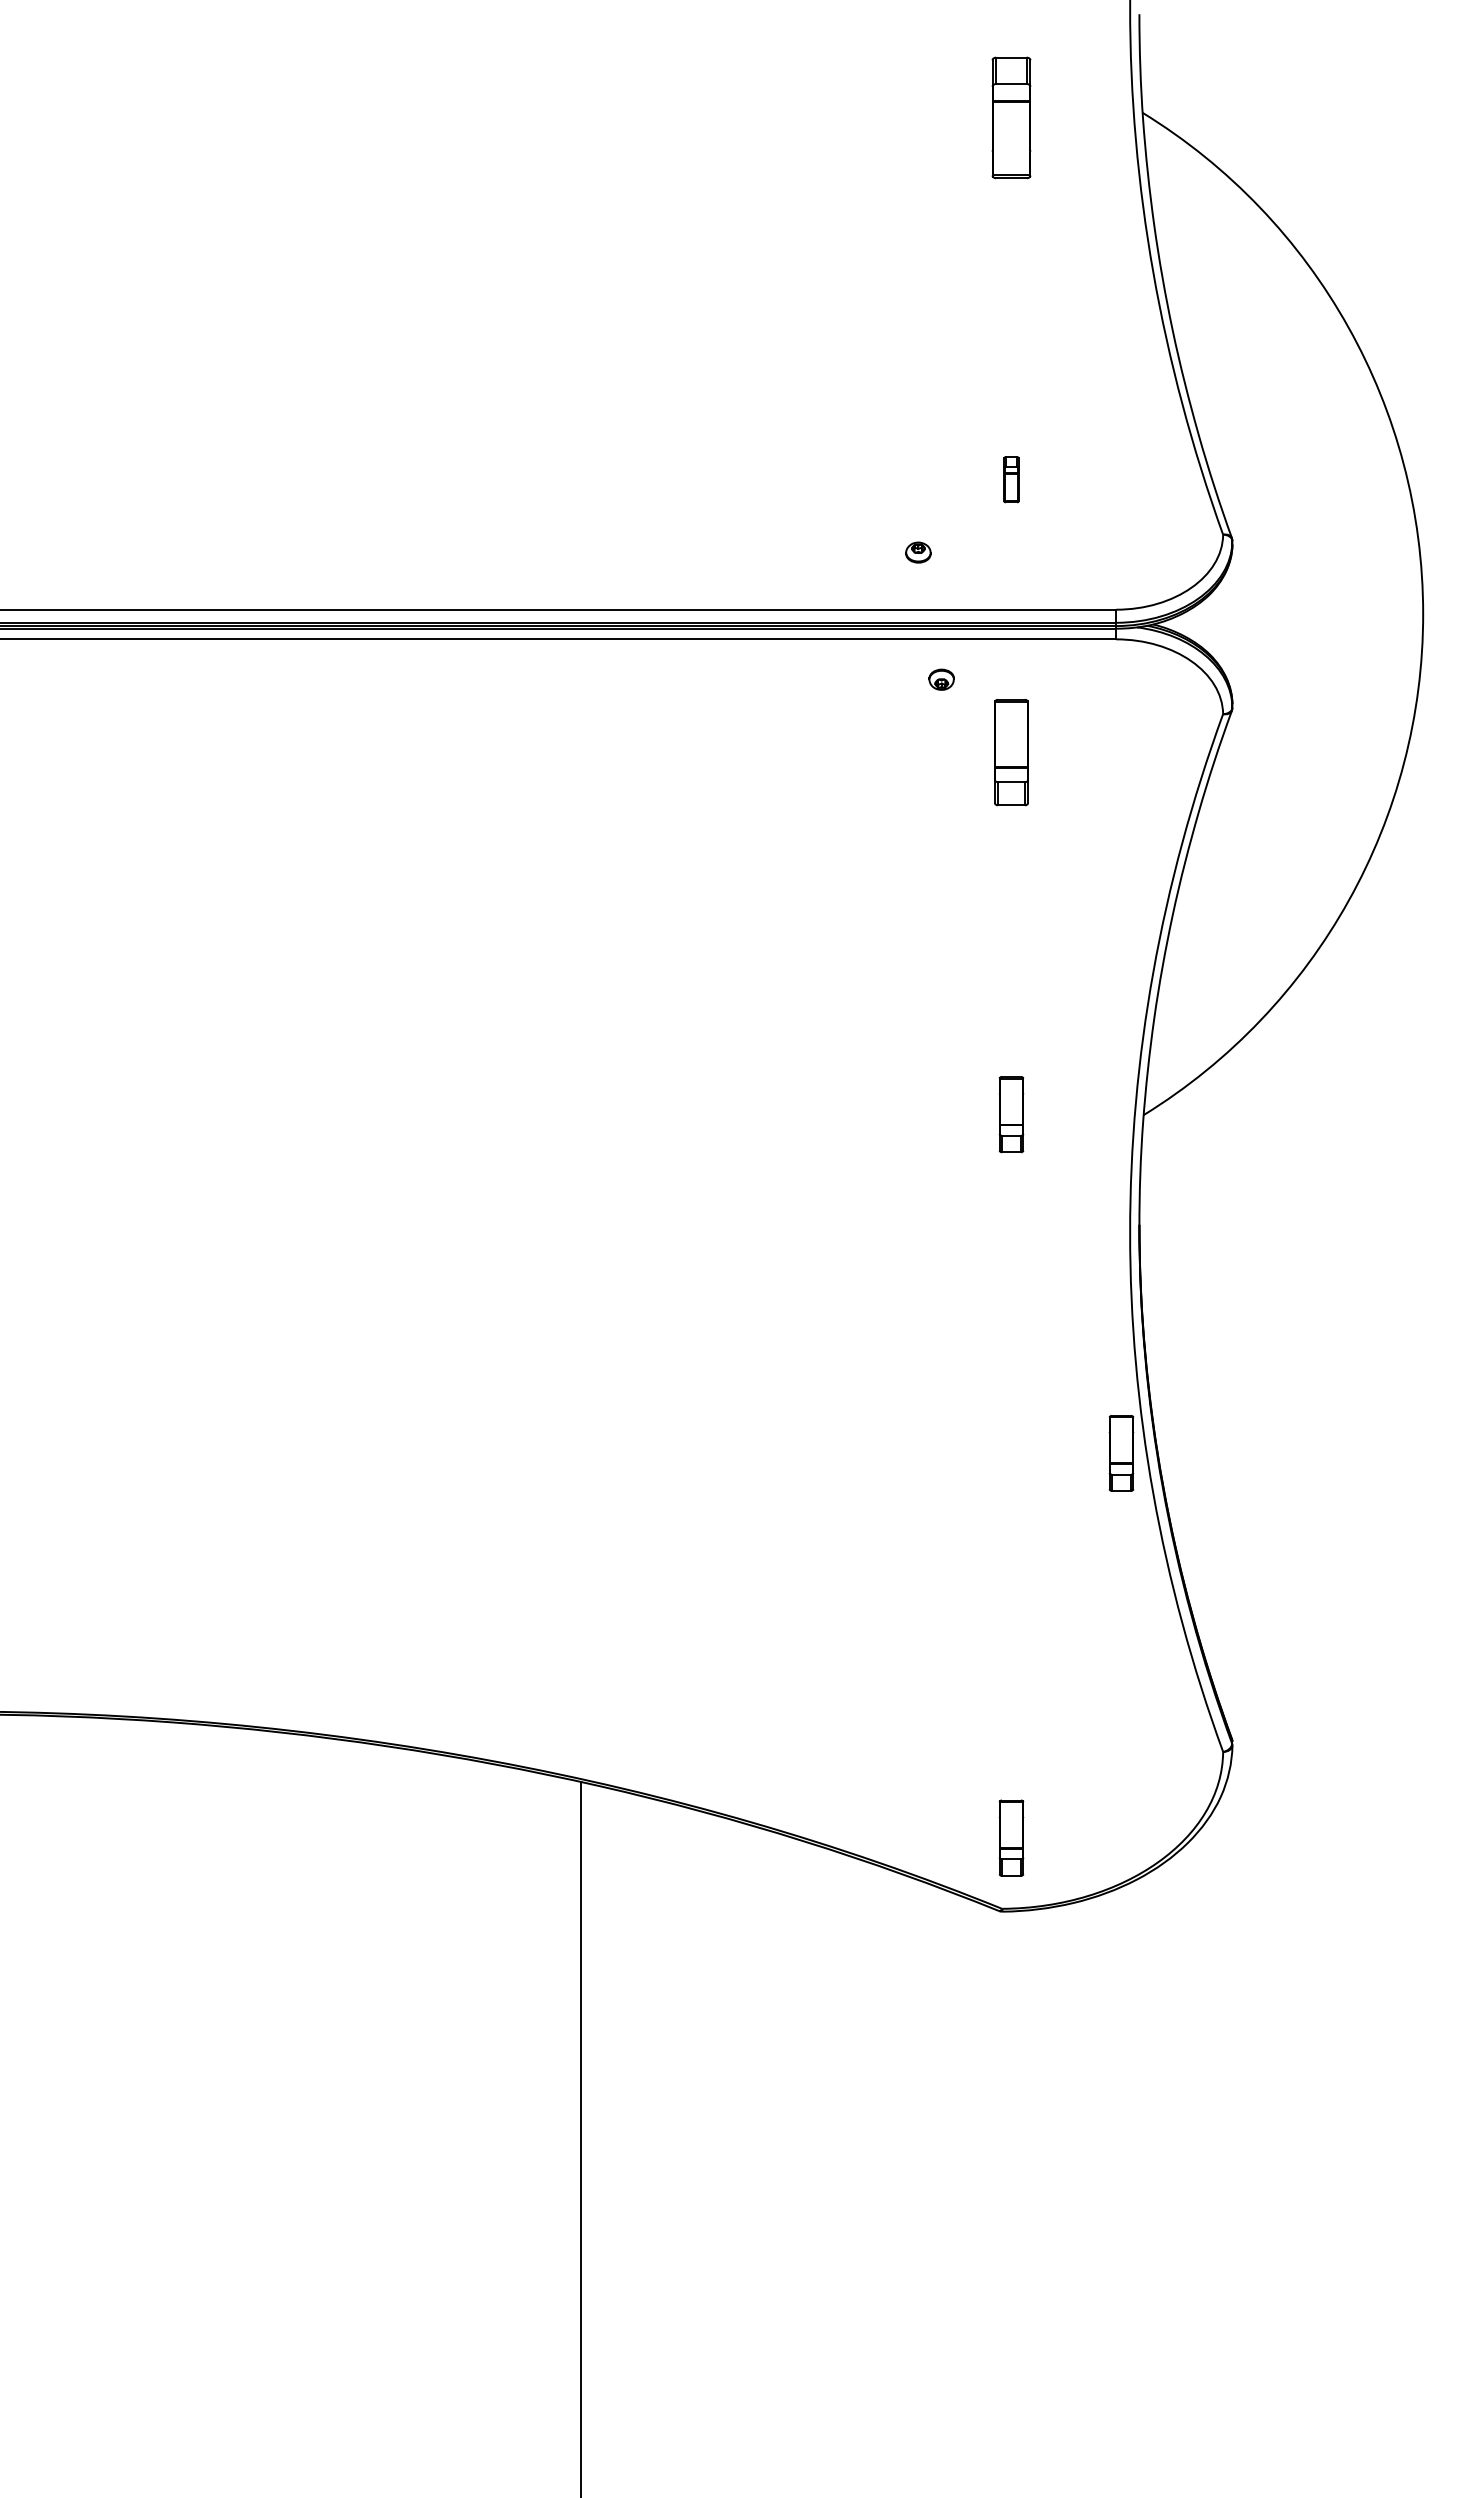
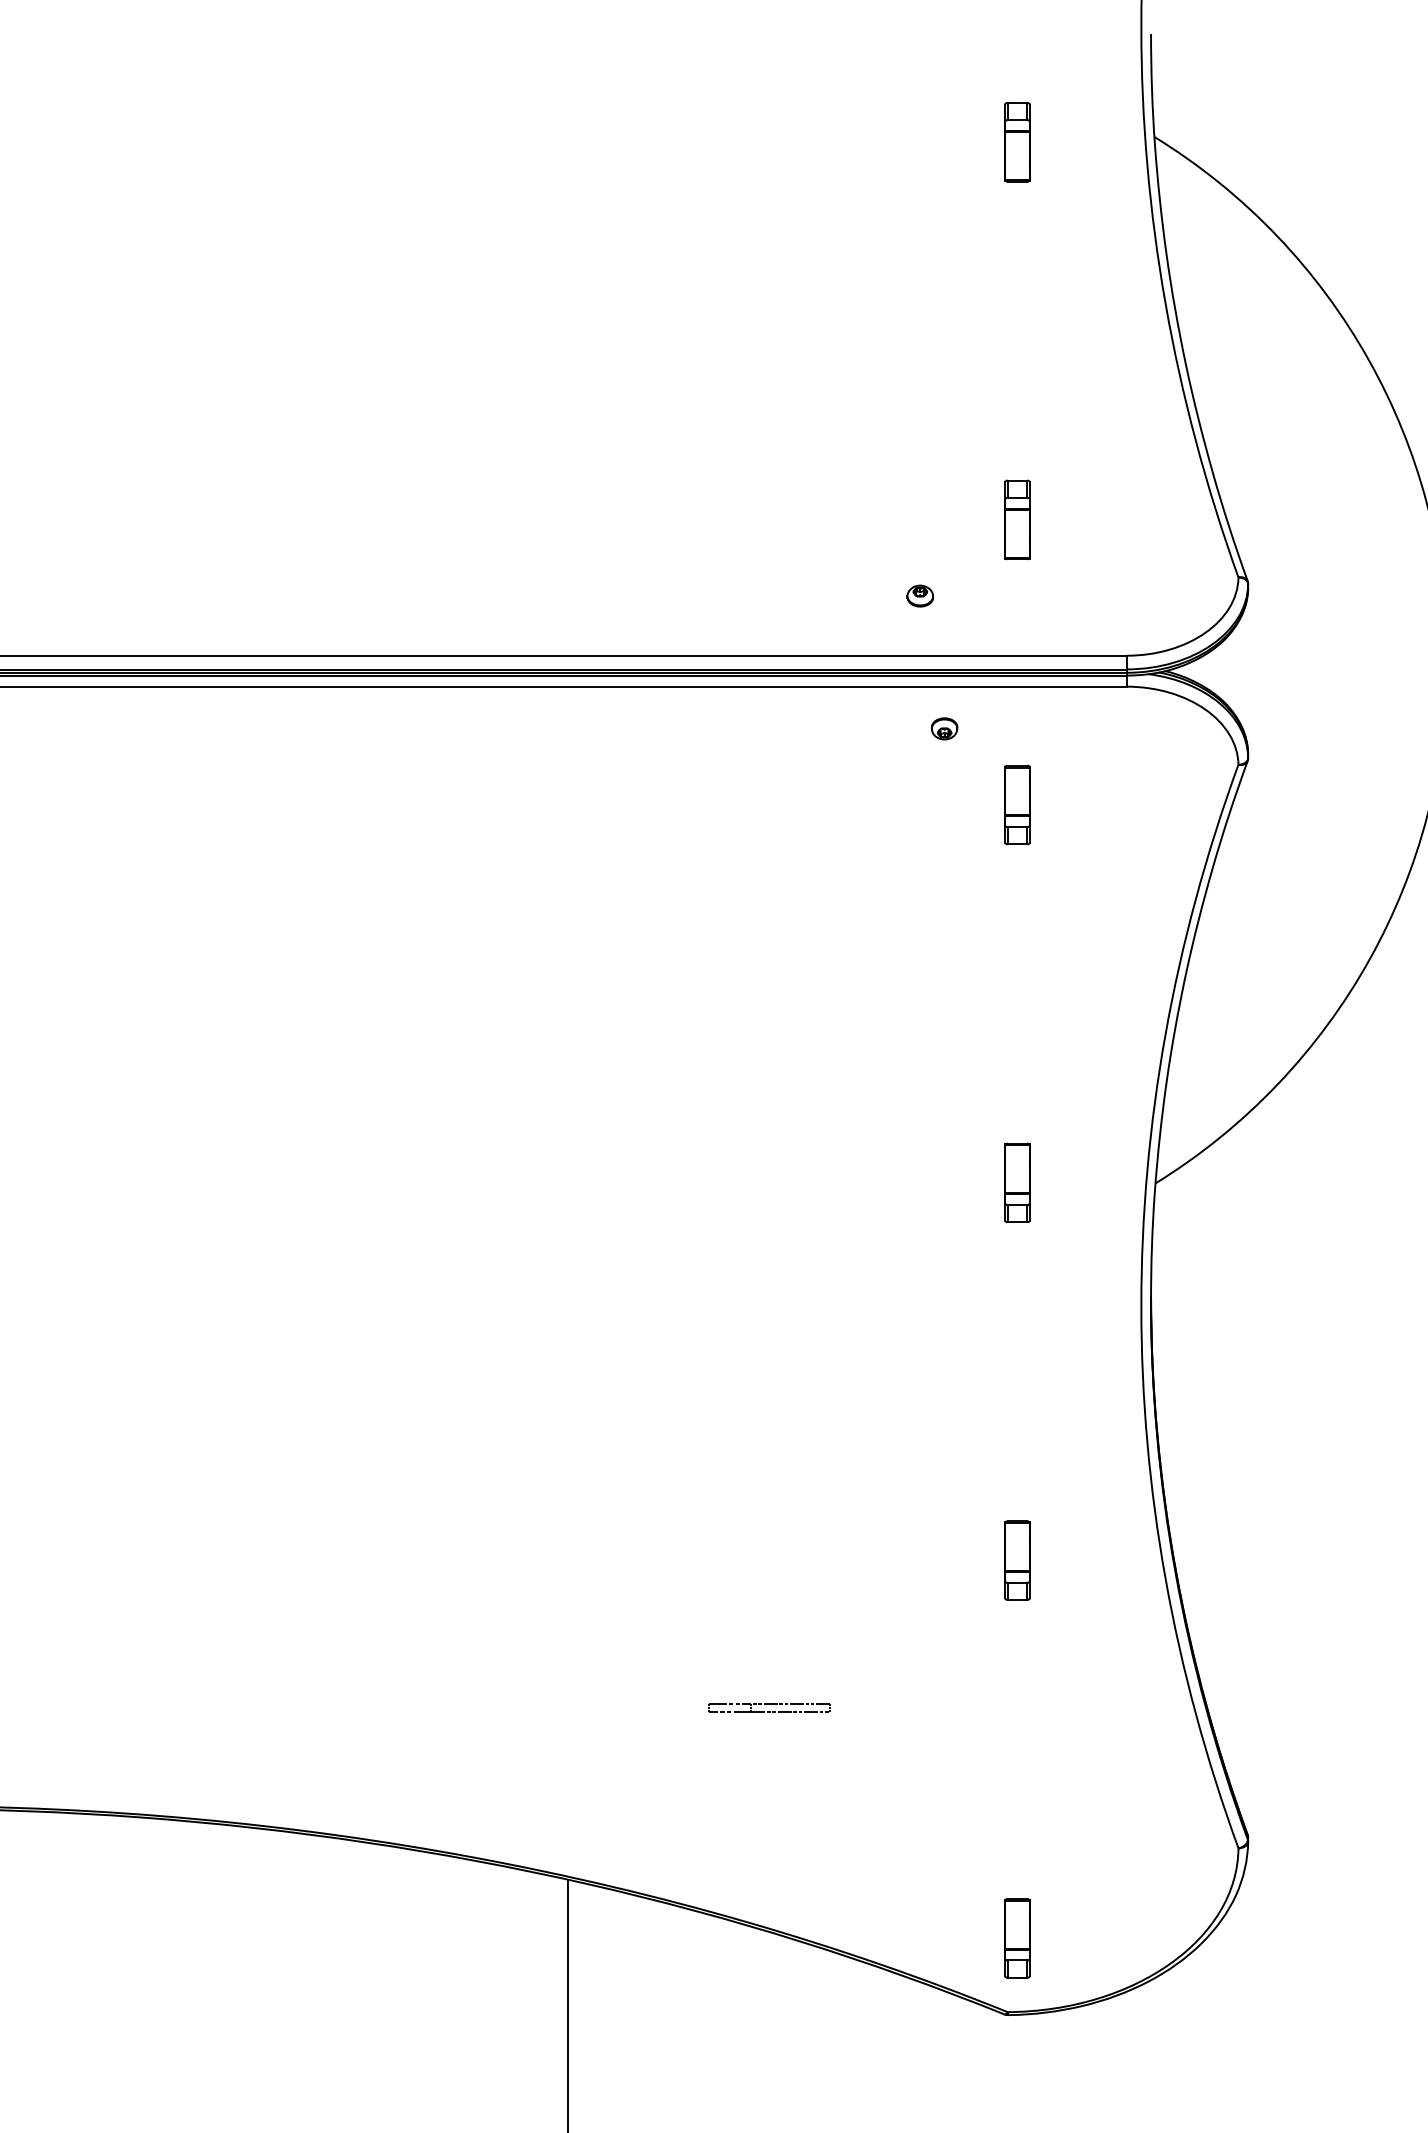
part: (1011, 117) -> (1017, 141), size x0.62
part: (1011, 479) -> (1017, 519), size x1.67
part: (1011, 752) -> (1017, 804), size x0.71
part: (1121, 1453) -> (1017, 1560), moved
part: (773, 1617) -> (768, 1707), added

